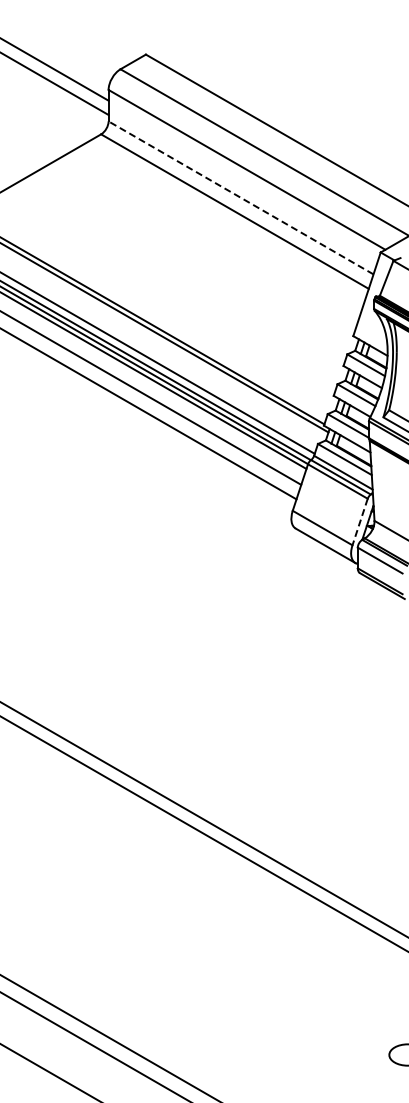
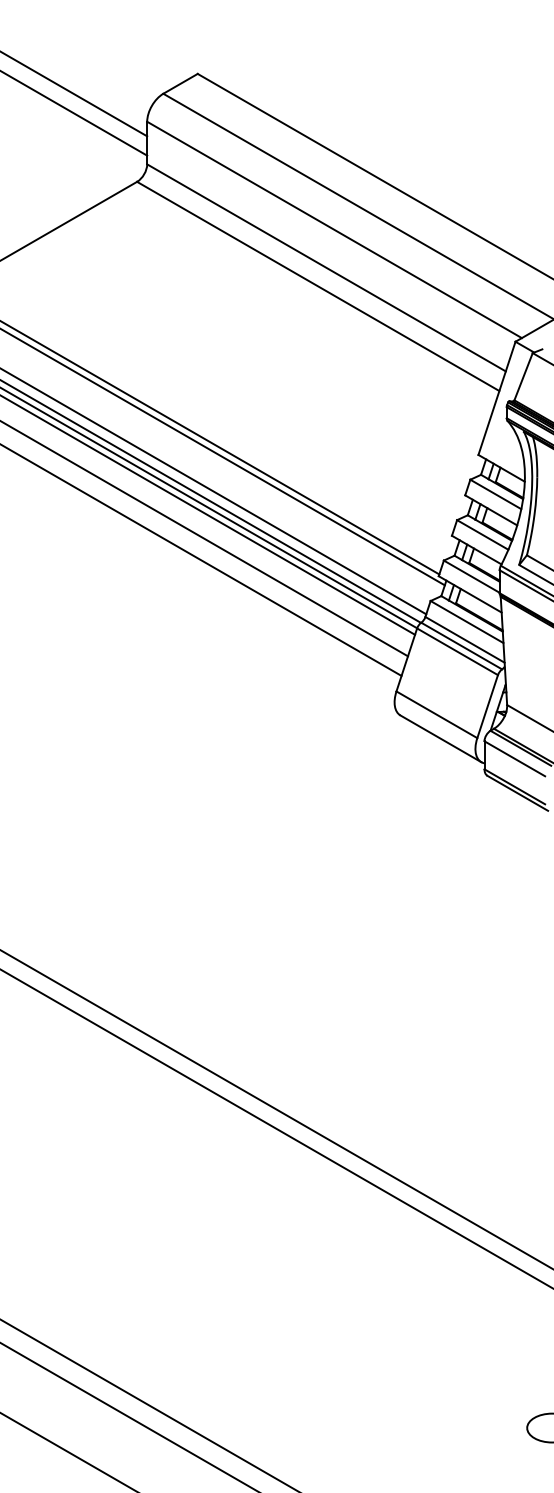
line: (241, 197) -> (327, 267), dashed -> solid
line: (359, 522) -> (486, 707), dashed -> solid

